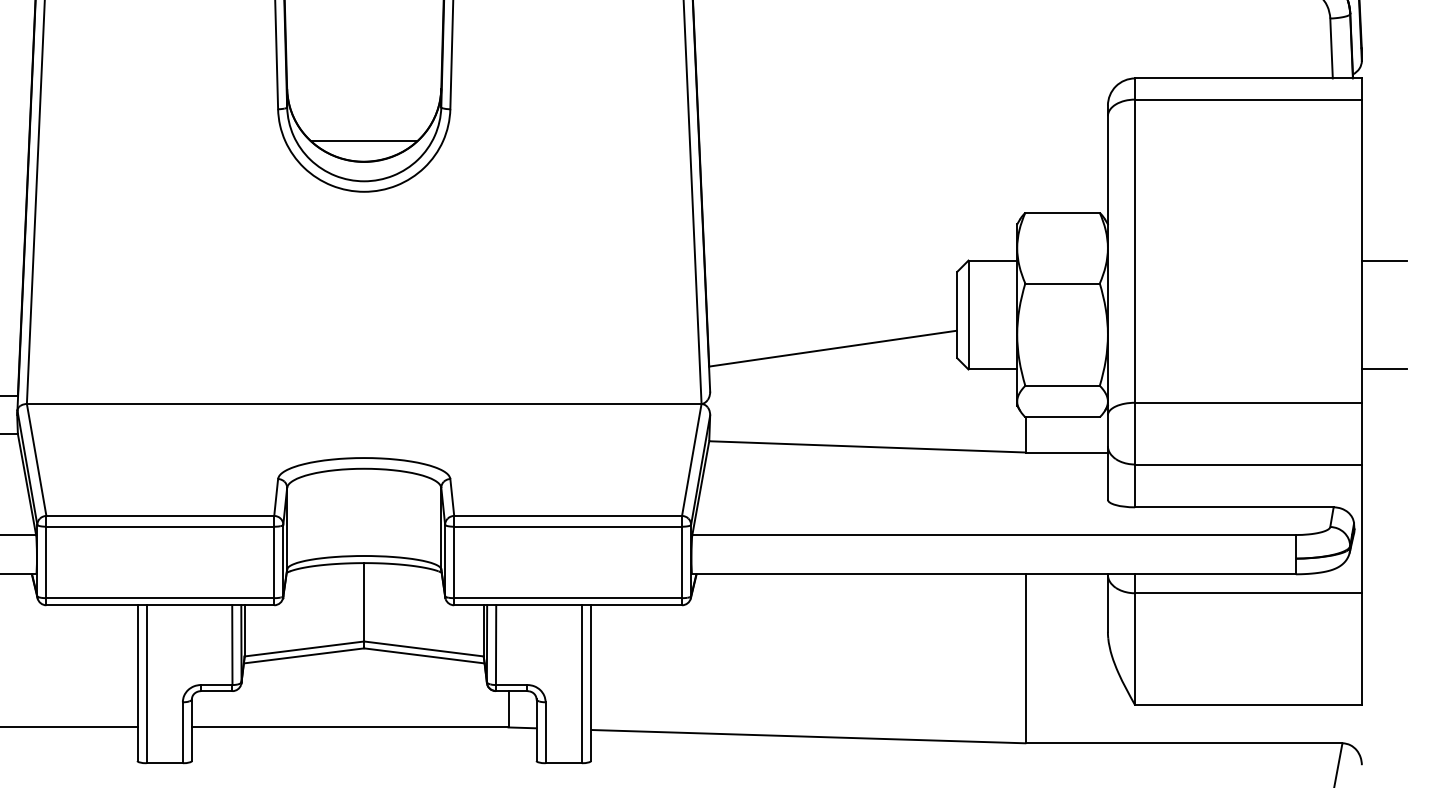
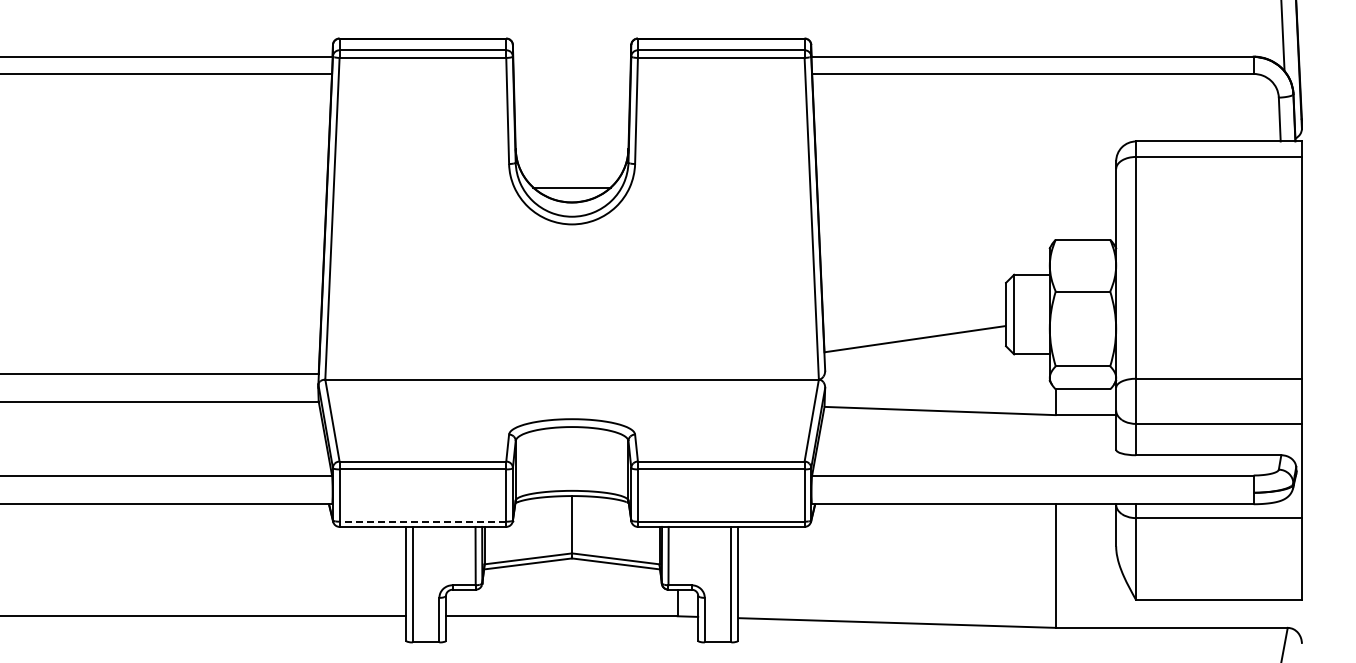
line: (1384, 260) -> (1318, 274), removed
line: (1384, 369) -> (1318, 354), removed
line: (159, 597) -> (422, 521), solid -> dashed

